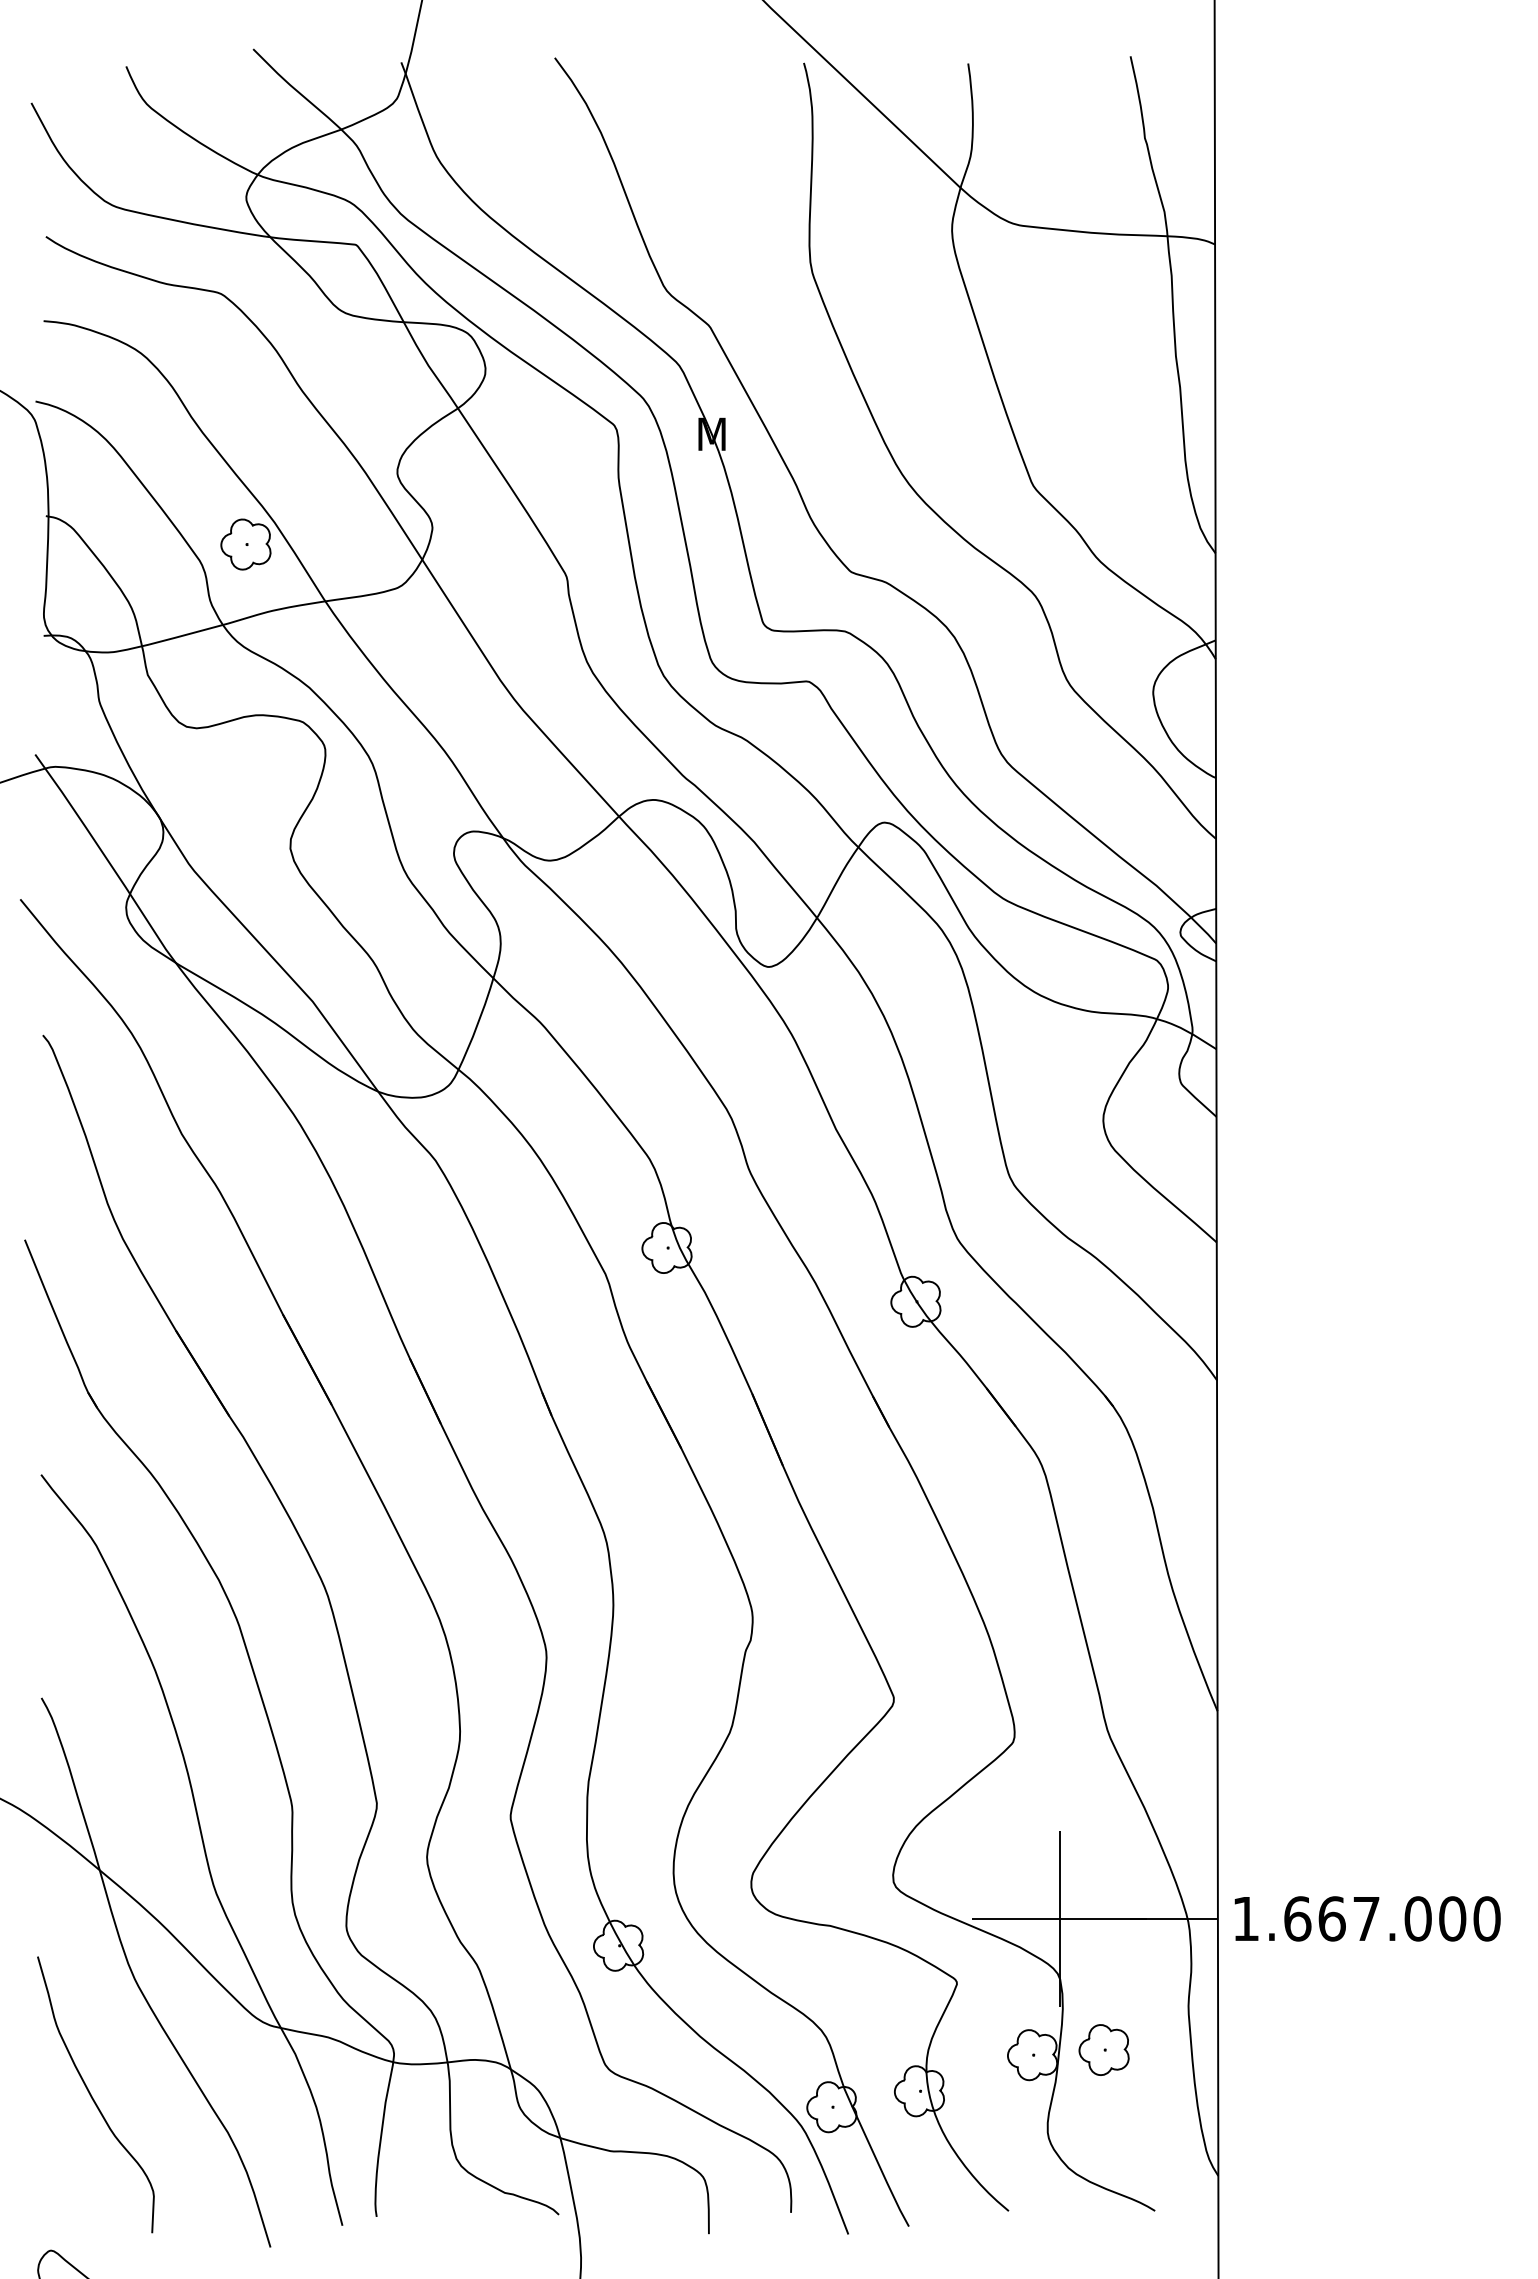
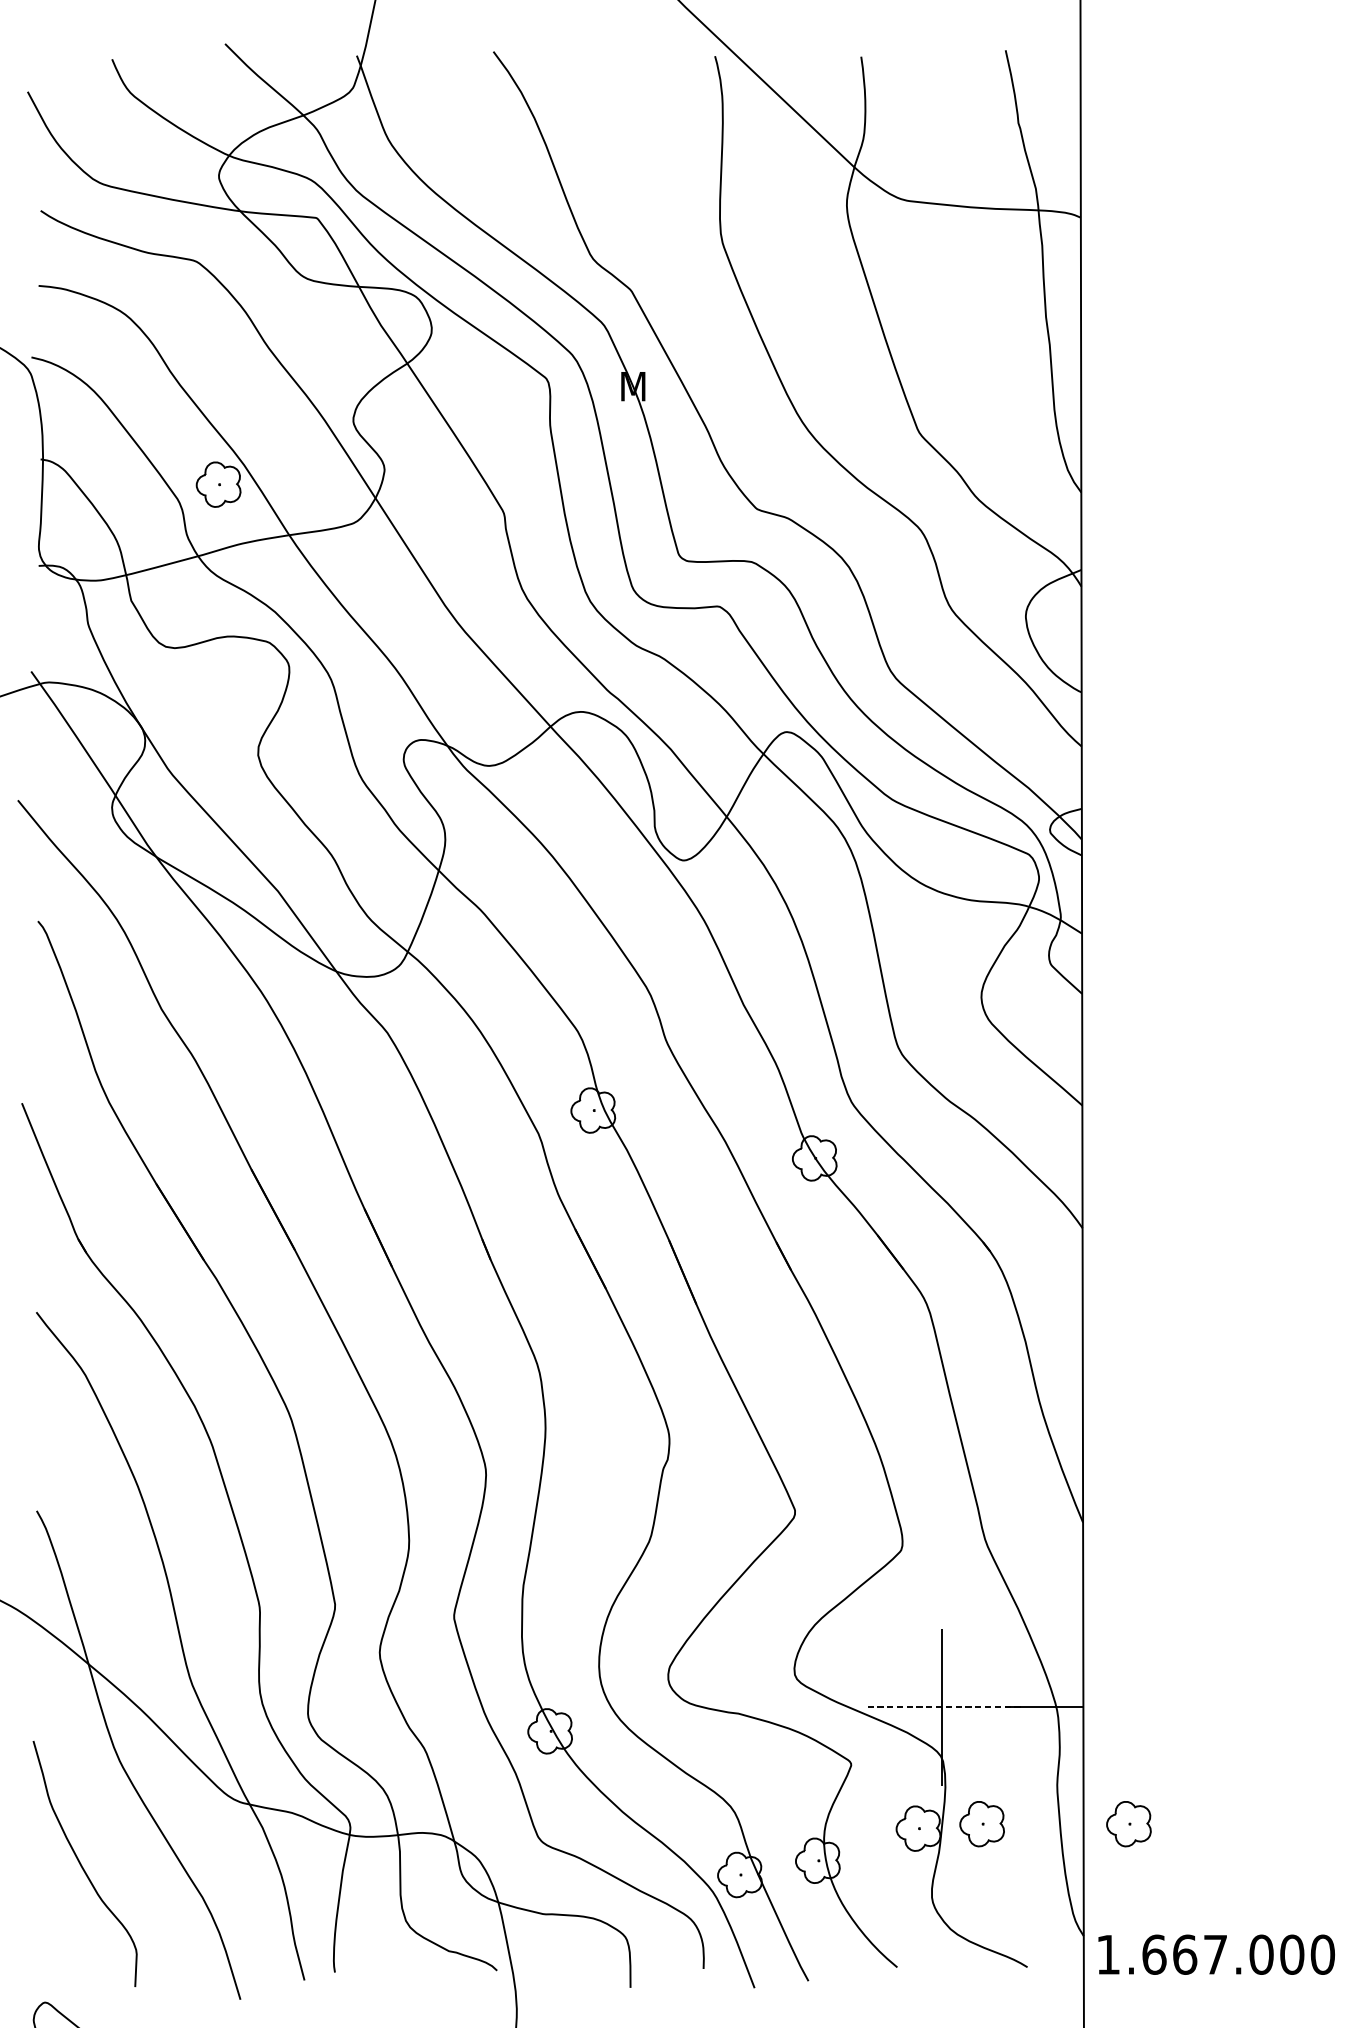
line: (1059, 1918) -> (942, 1707), solid -> dashed
text: (1367, 1918) -> (1216, 1954), moved
part: (1268, 2049) -> (1128, 1823), added

